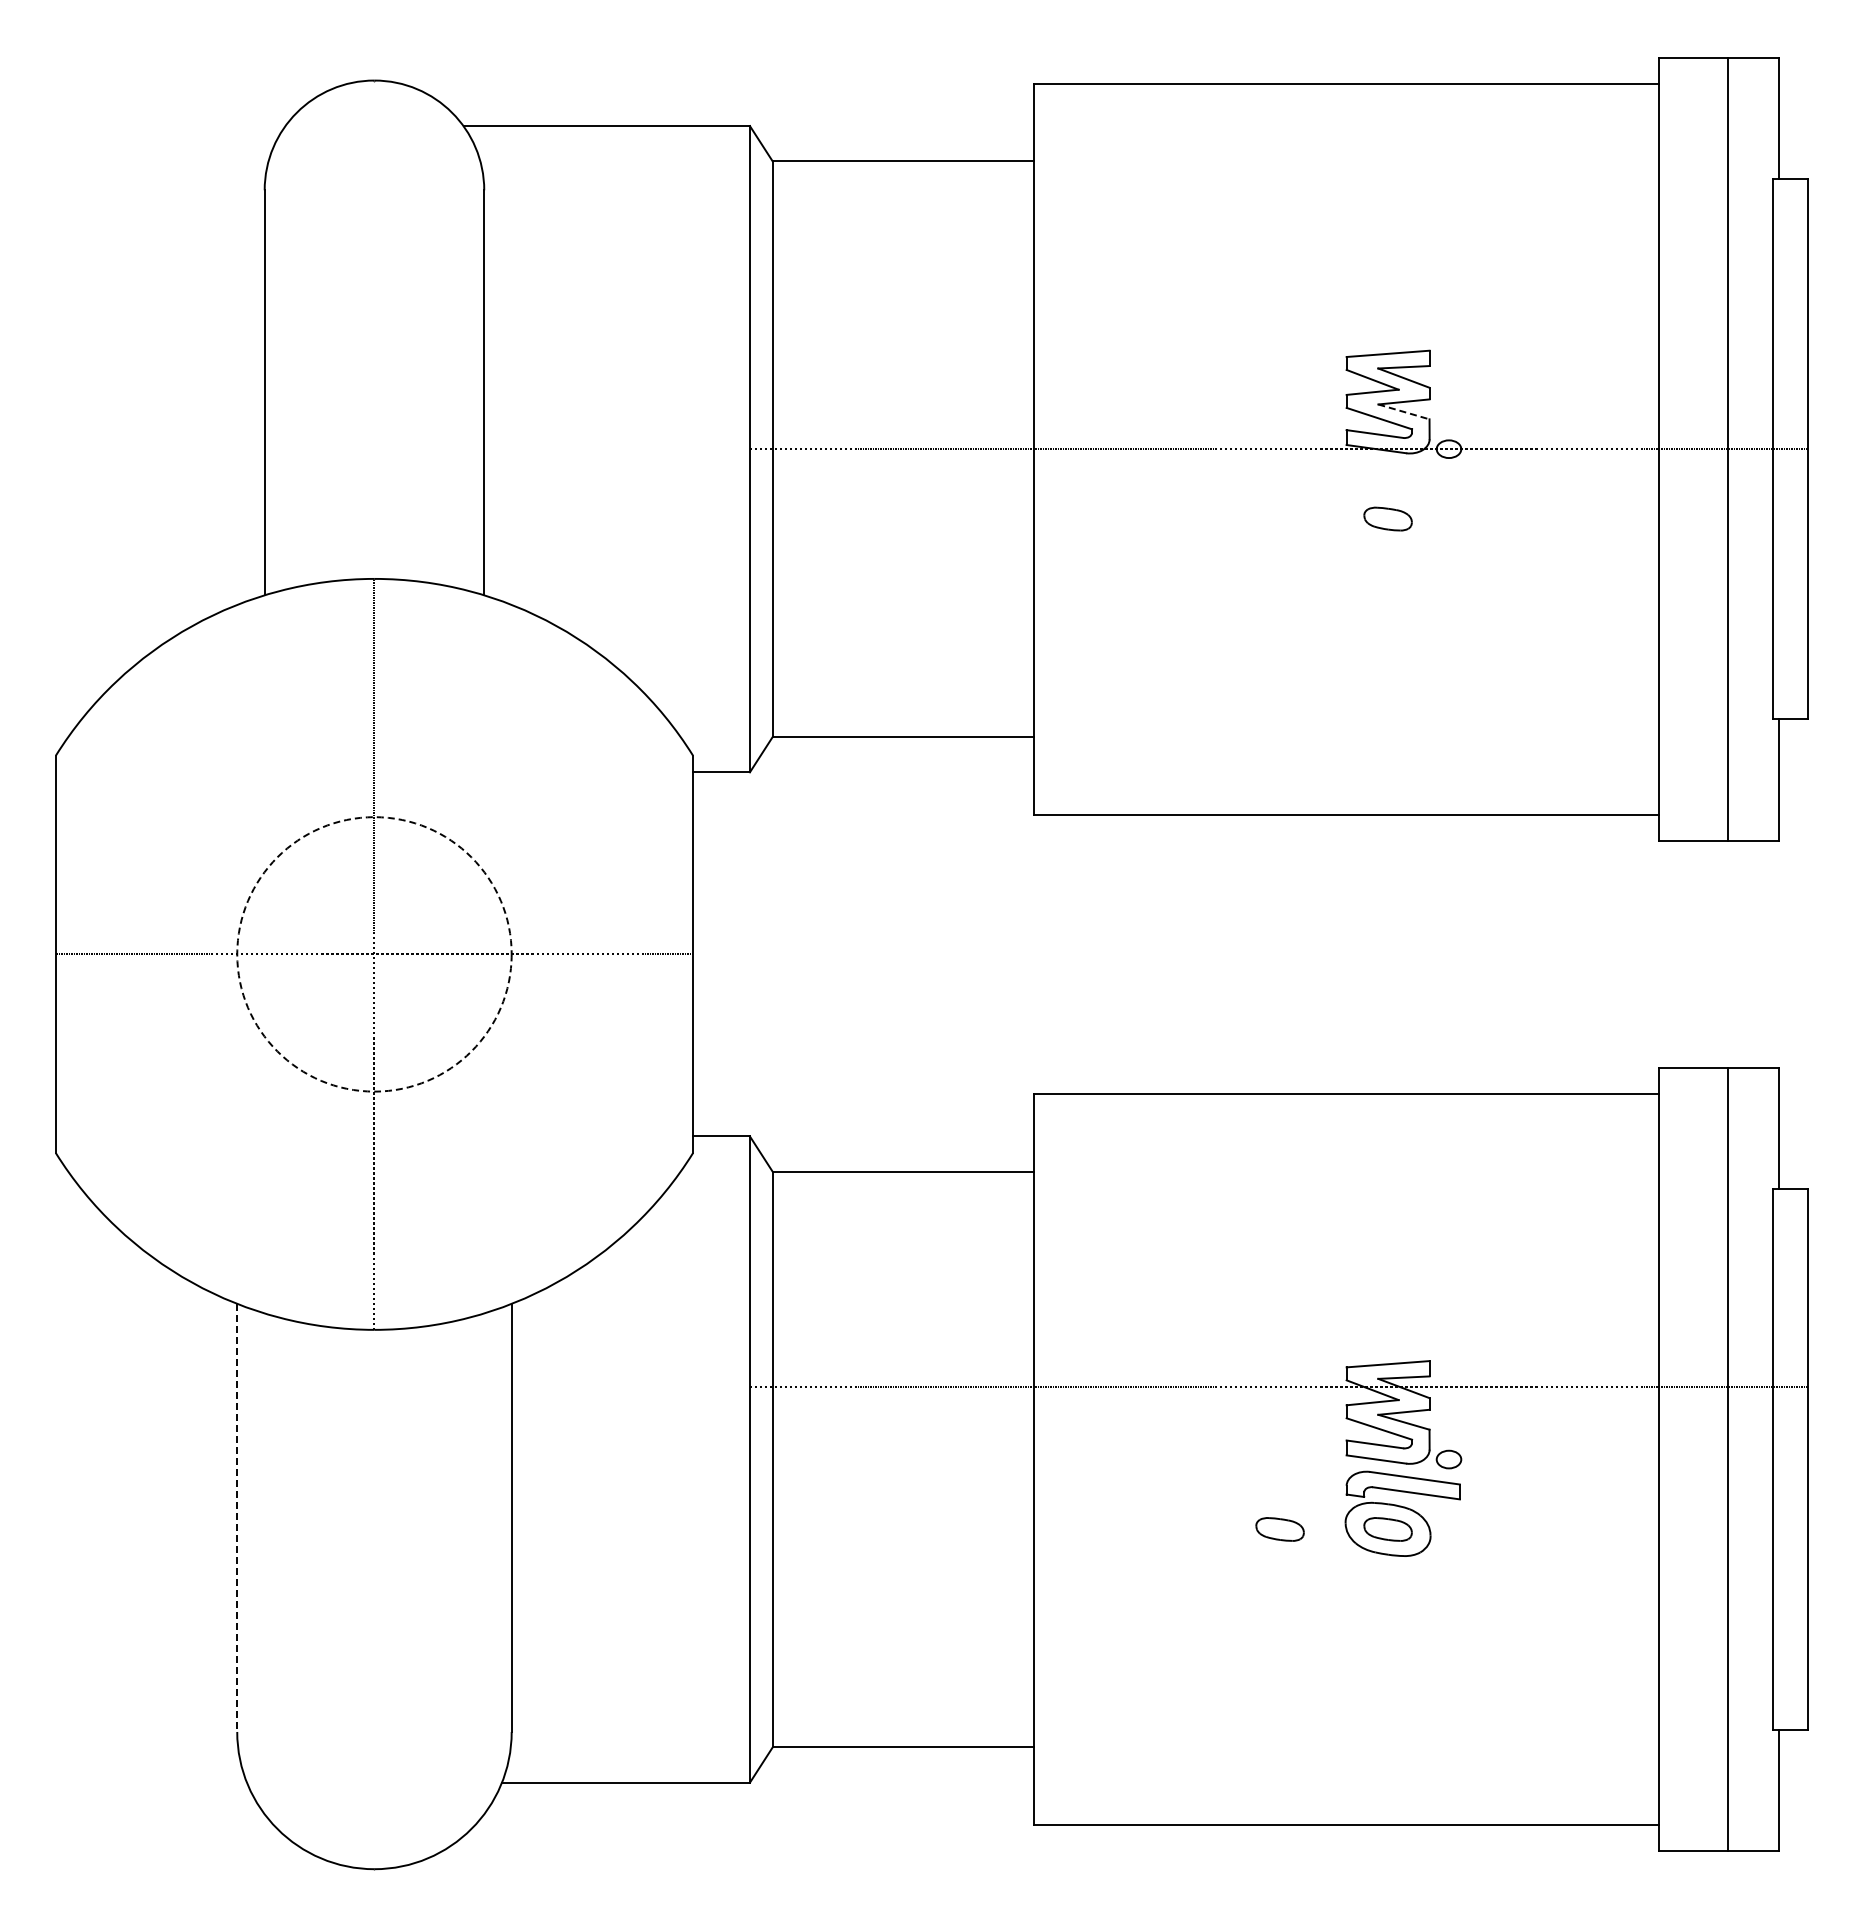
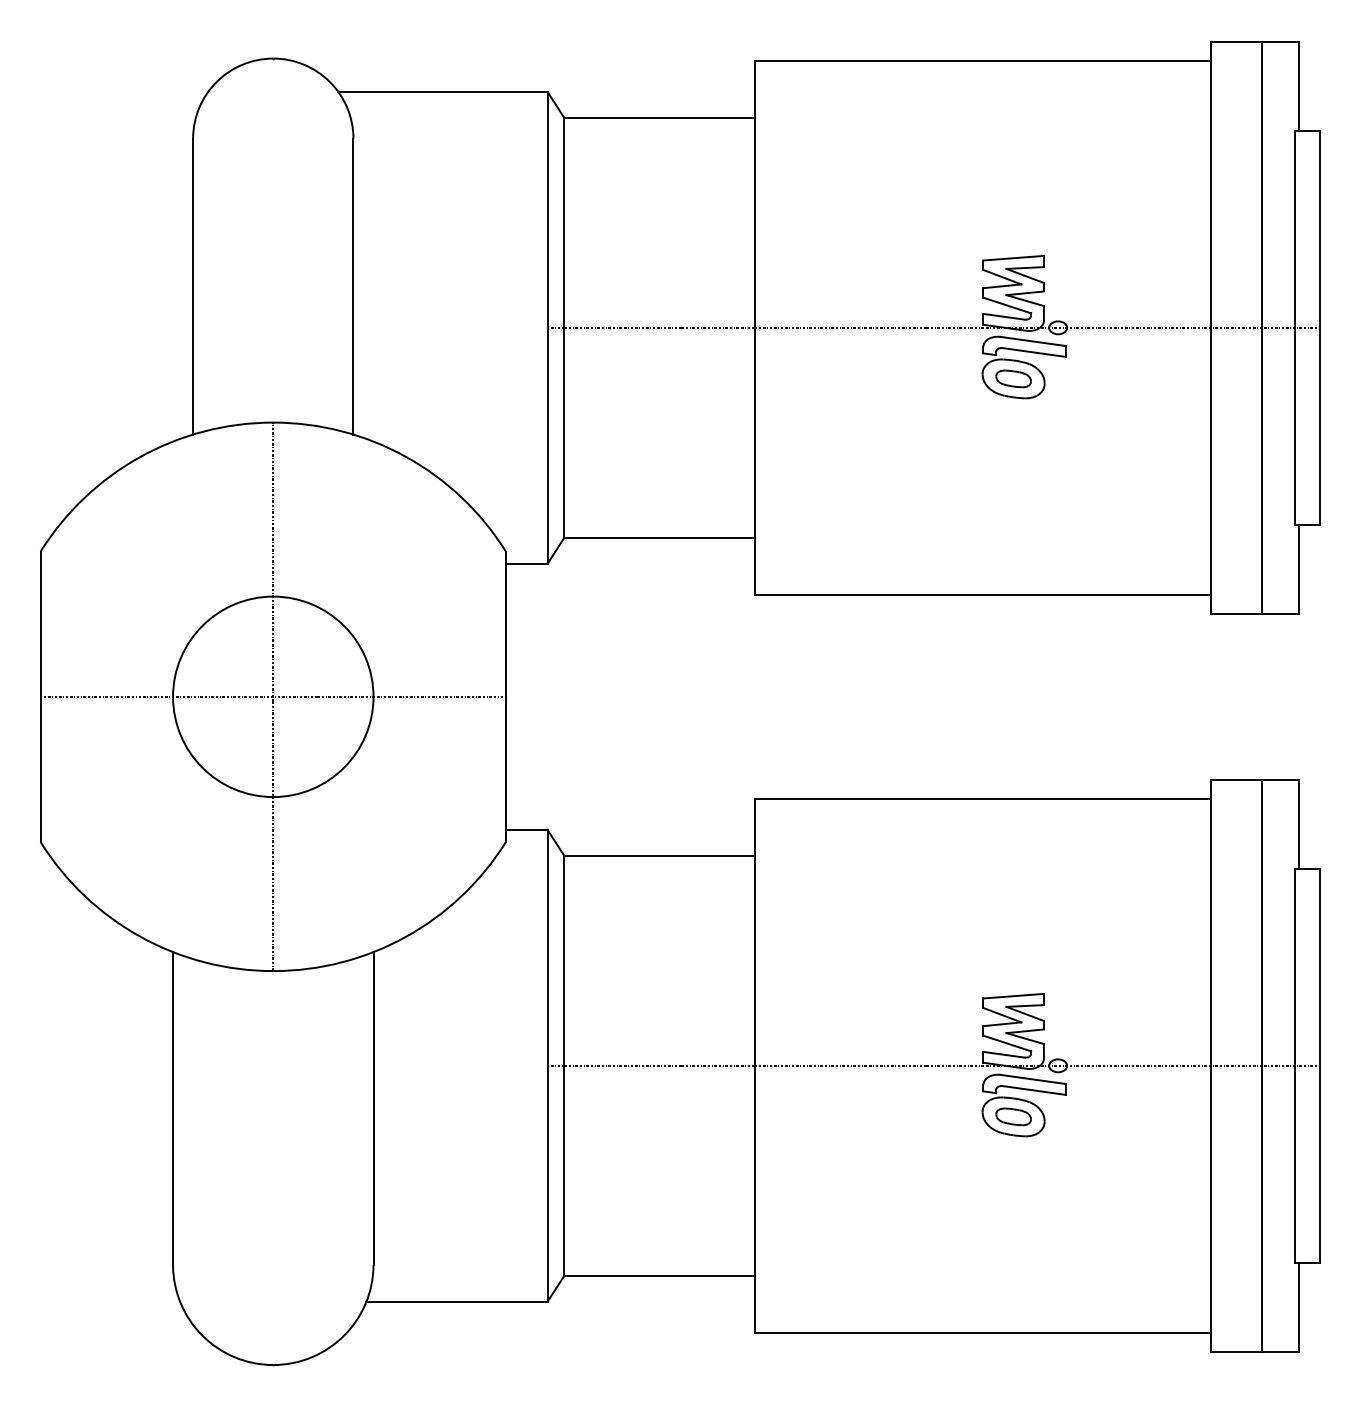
line: (1403, 411) -> (1024, 300), dashed -> solid
part: (1402, 503) -> (1024, 367), added
circle: (374, 954) -> (273, 696), dashed -> solid
line: (1278, 1386) -> (933, 1065), moved
line: (237, 1518) -> (173, 1108), dashed -> solid
part: (1279, 1529) -> (934, 1116), removed

